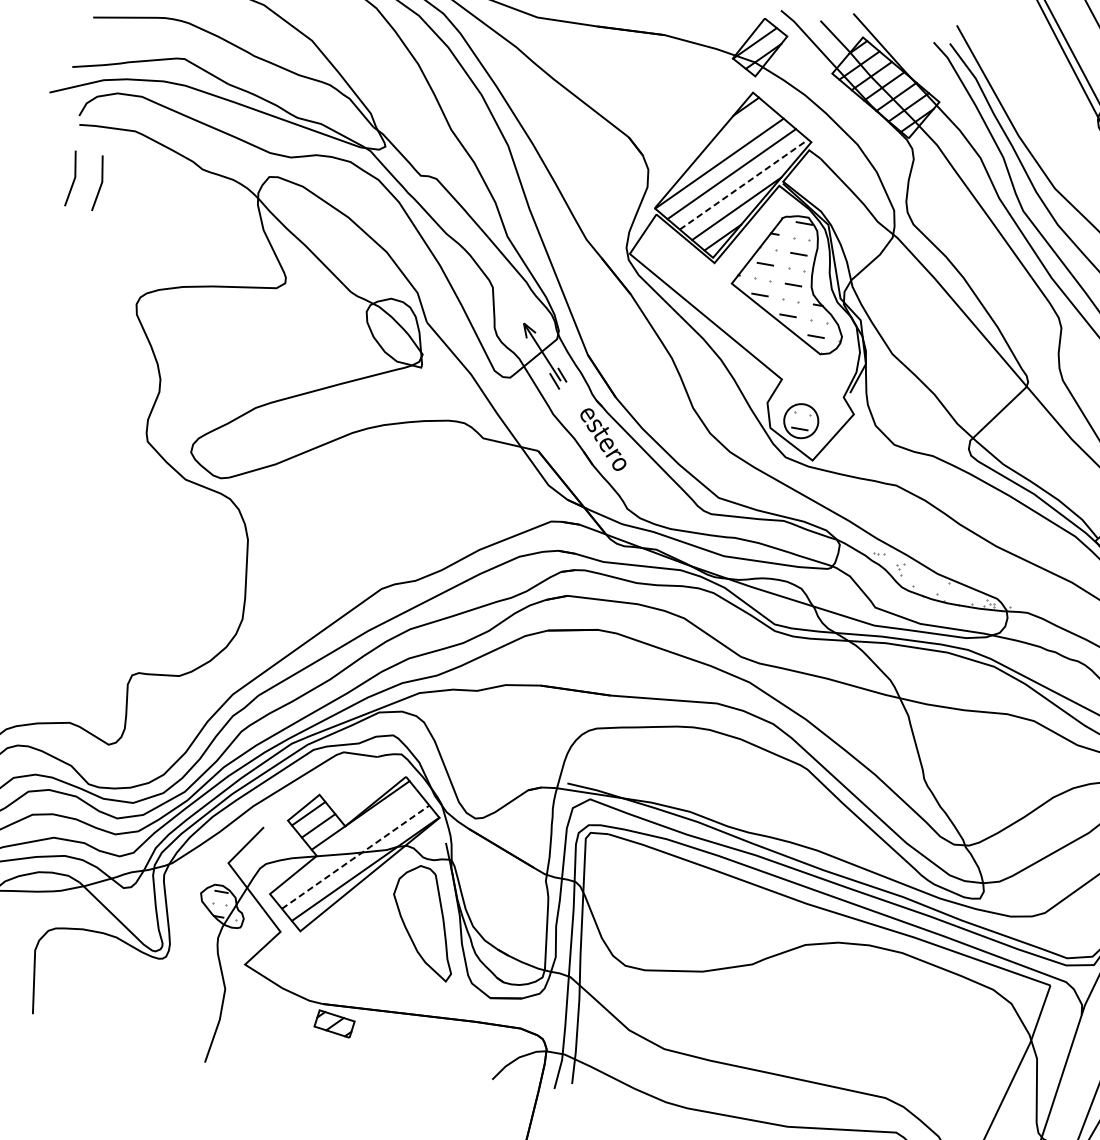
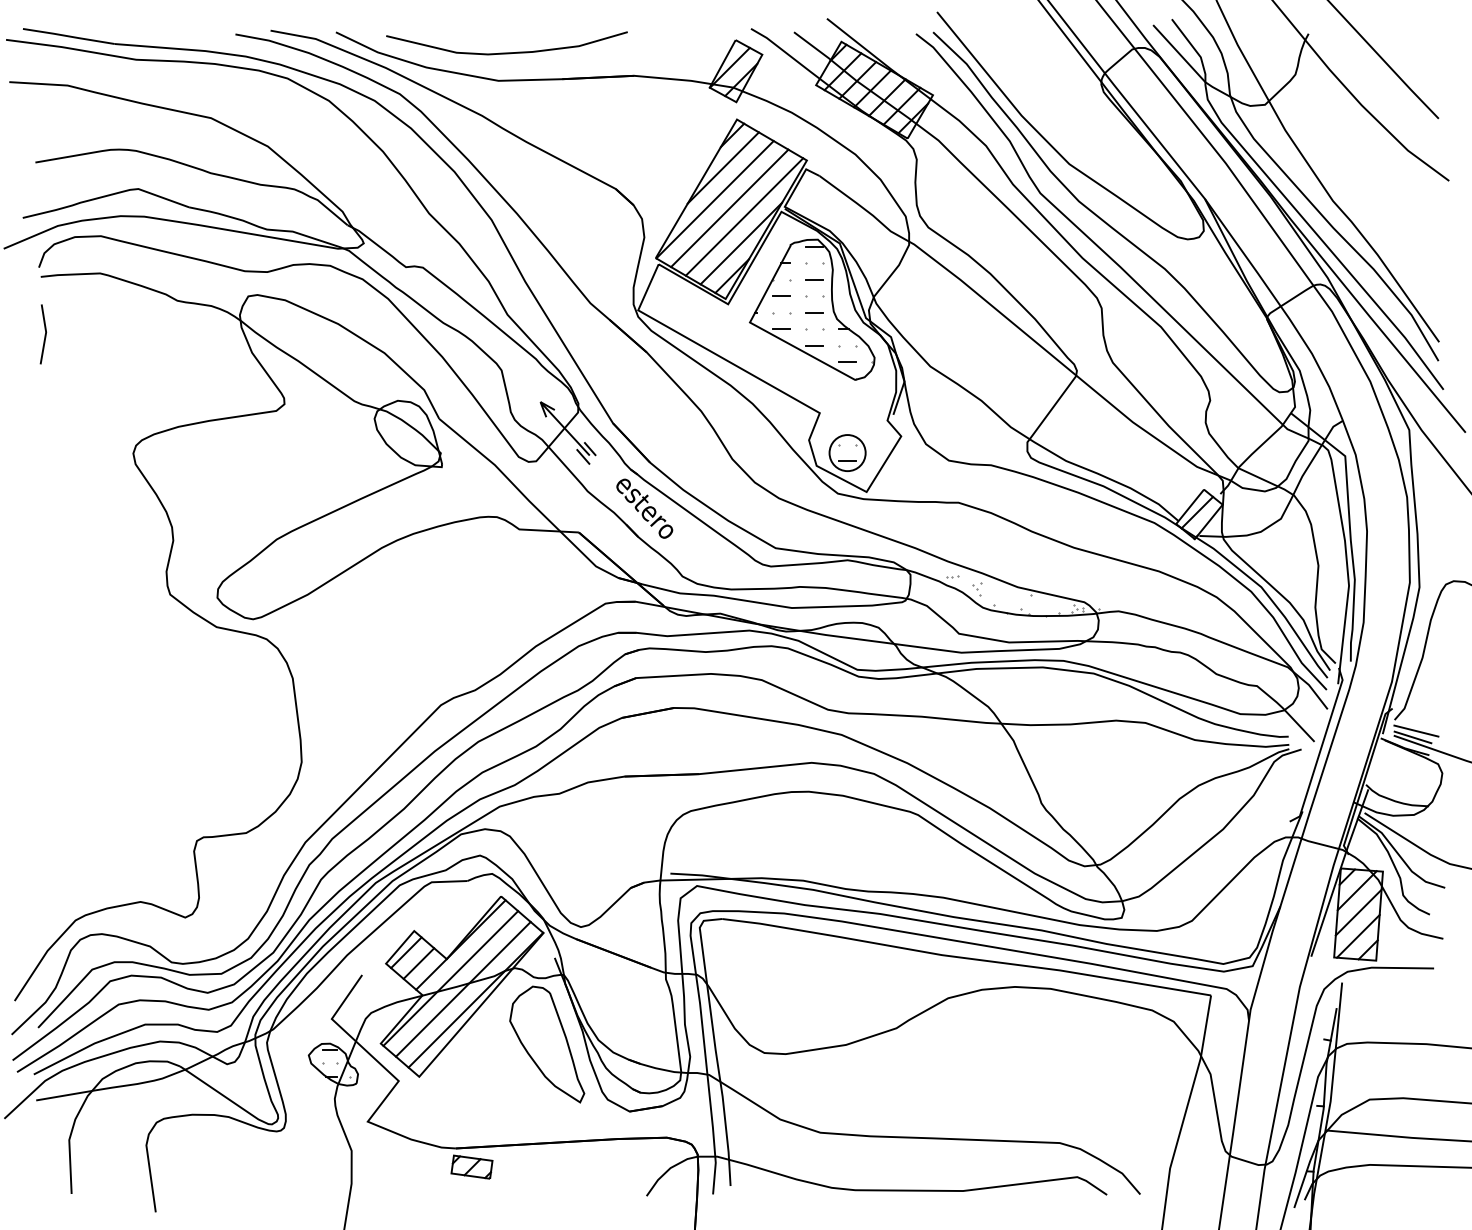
line: (731, 134) -> (722, 167), added
line: (100, 183) -> (73, 334), removed
line: (743, 185) -> (744, 217), dashed -> solid
line: (345, 844) -> (450, 978), added
line: (355, 857) -> (463, 989), dashed -> solid

